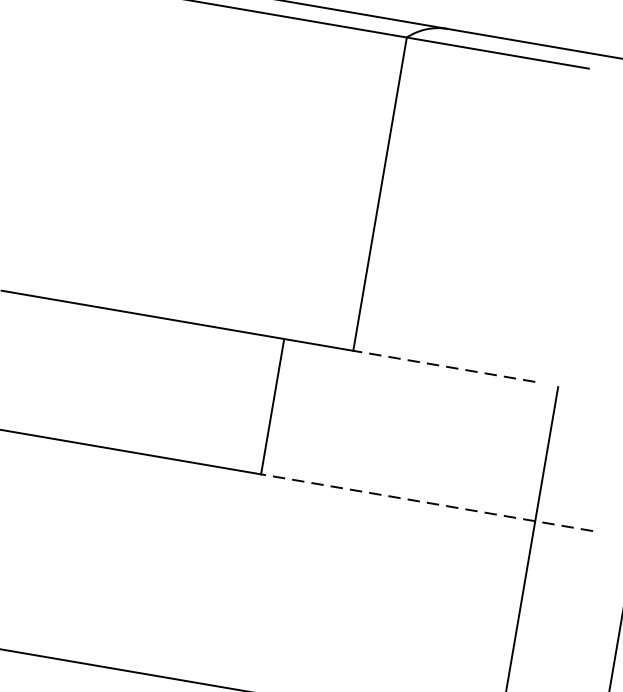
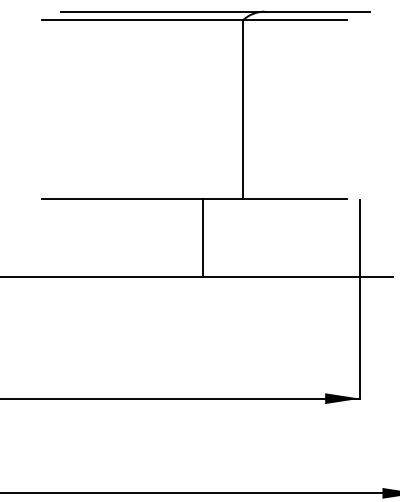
line: (443, 366) -> (294, 199), dashed -> solid
line: (427, 502) -> (298, 276), dashed -> solid

